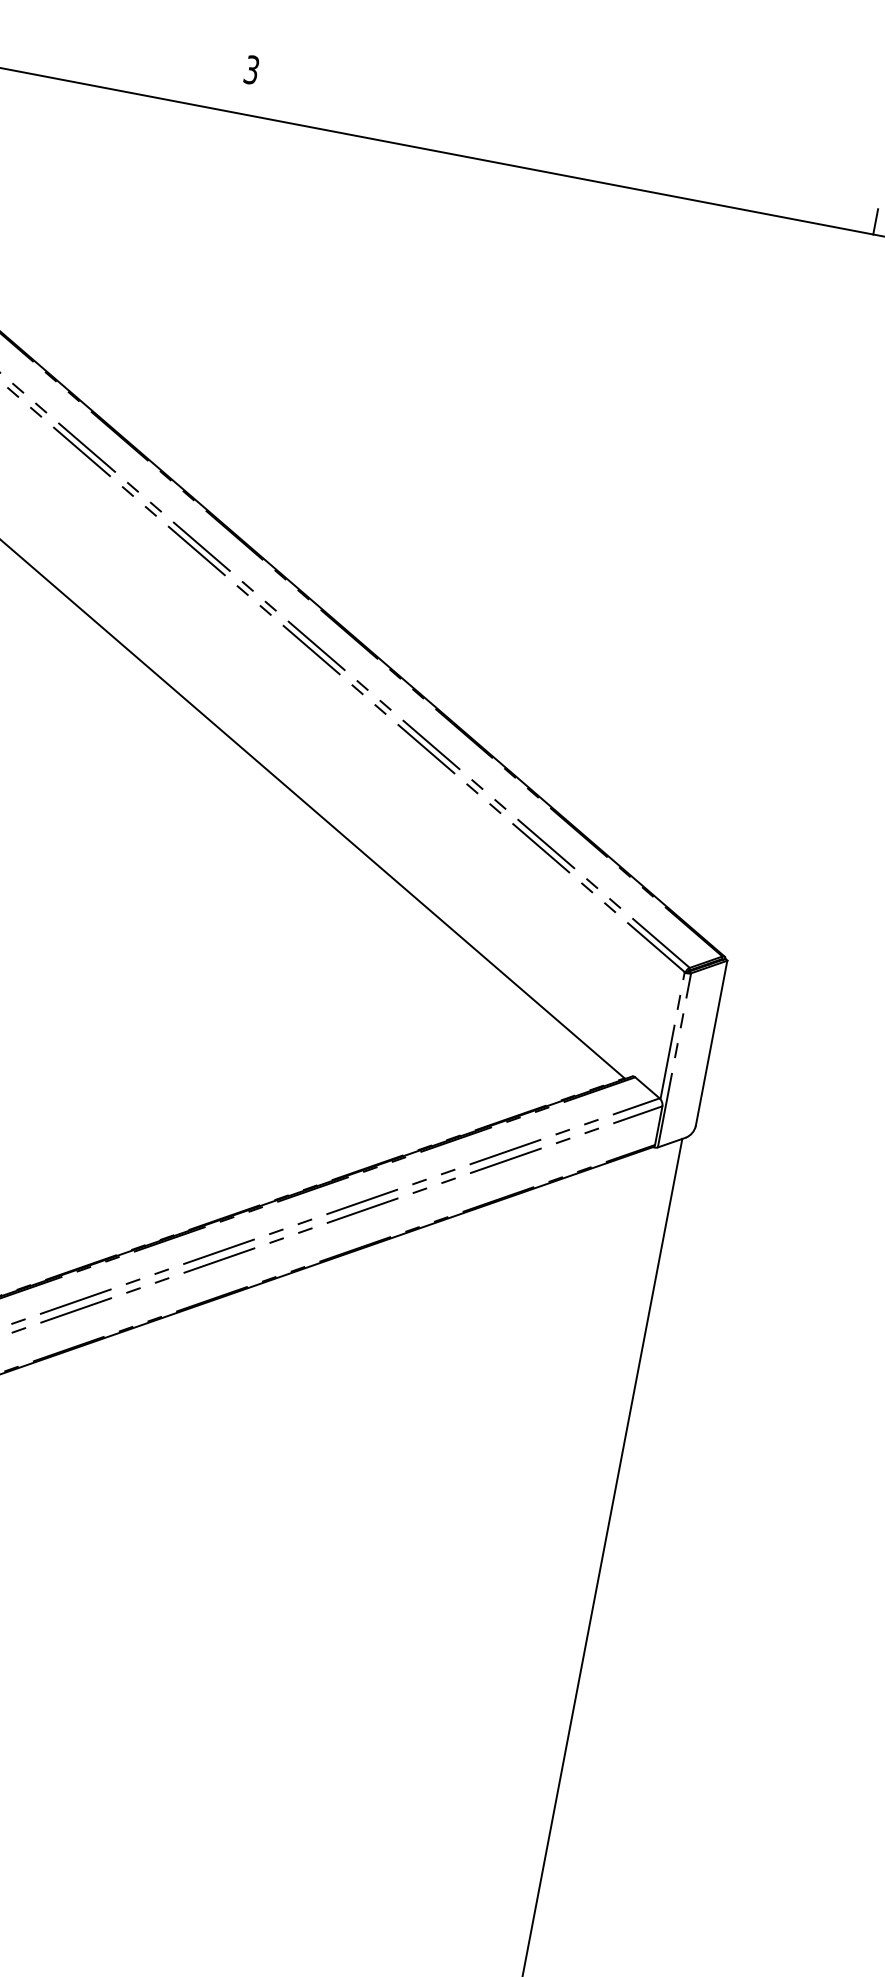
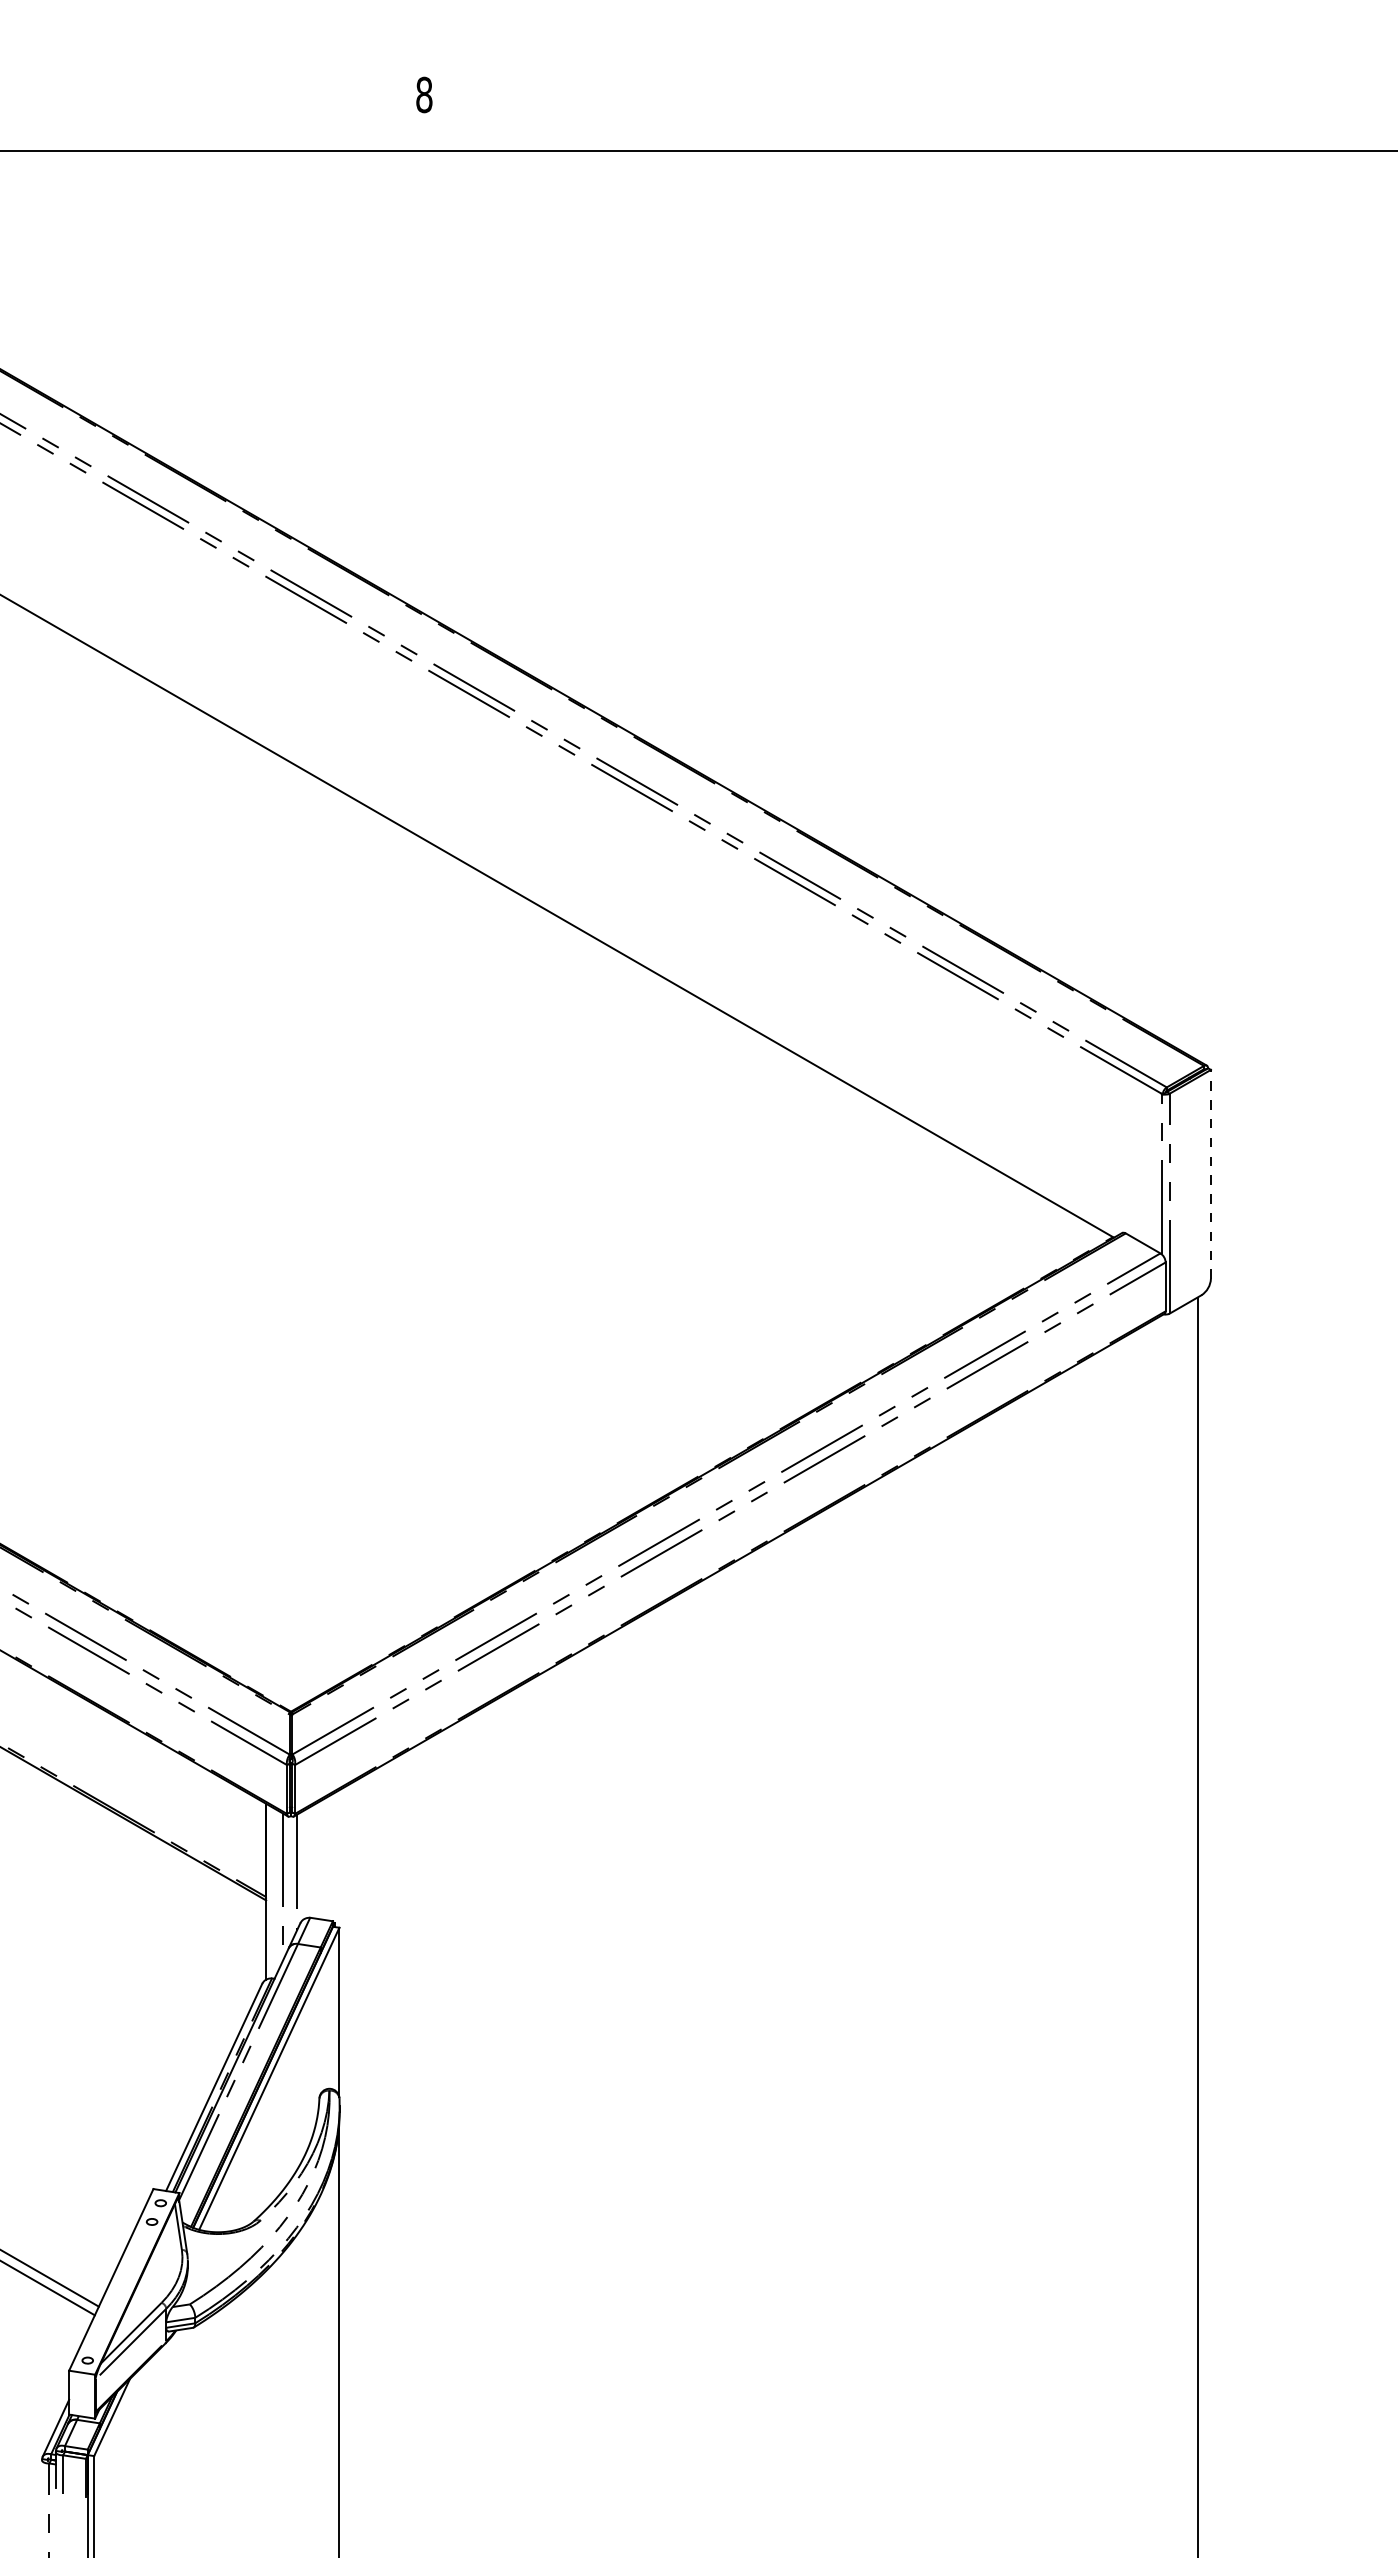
text: (252, 69) -> (424, 94), 3 -> 8
line: (875, 221) -> (1219, 134), removed
line: (711, 1042) -> (1210, 1173), solid -> dashed

